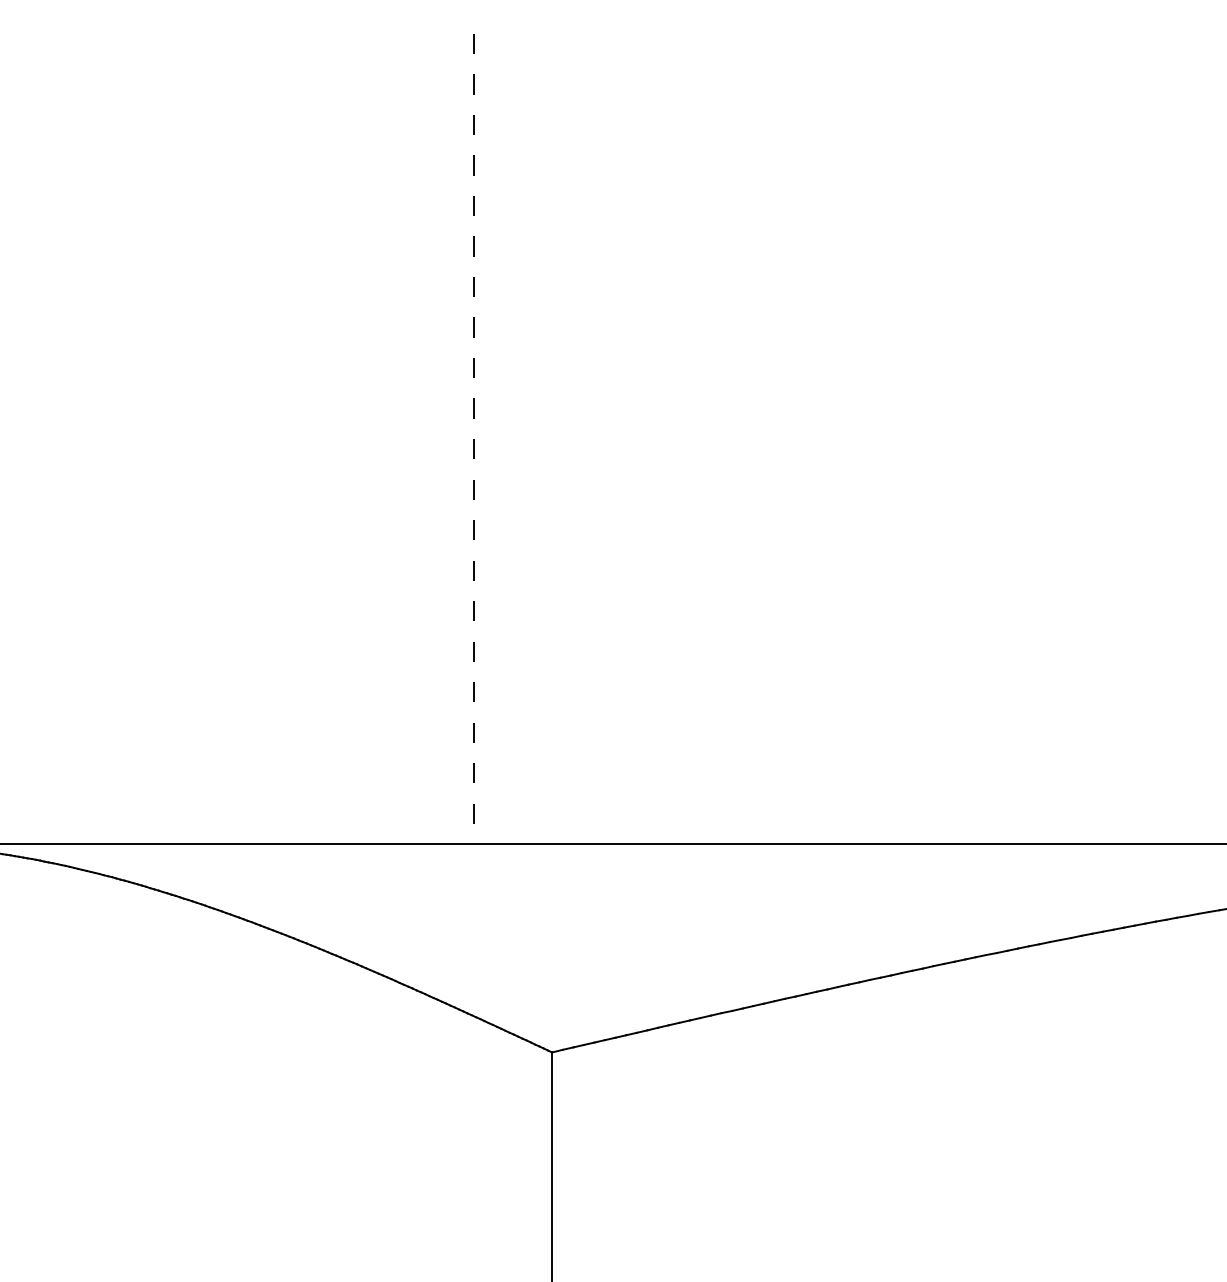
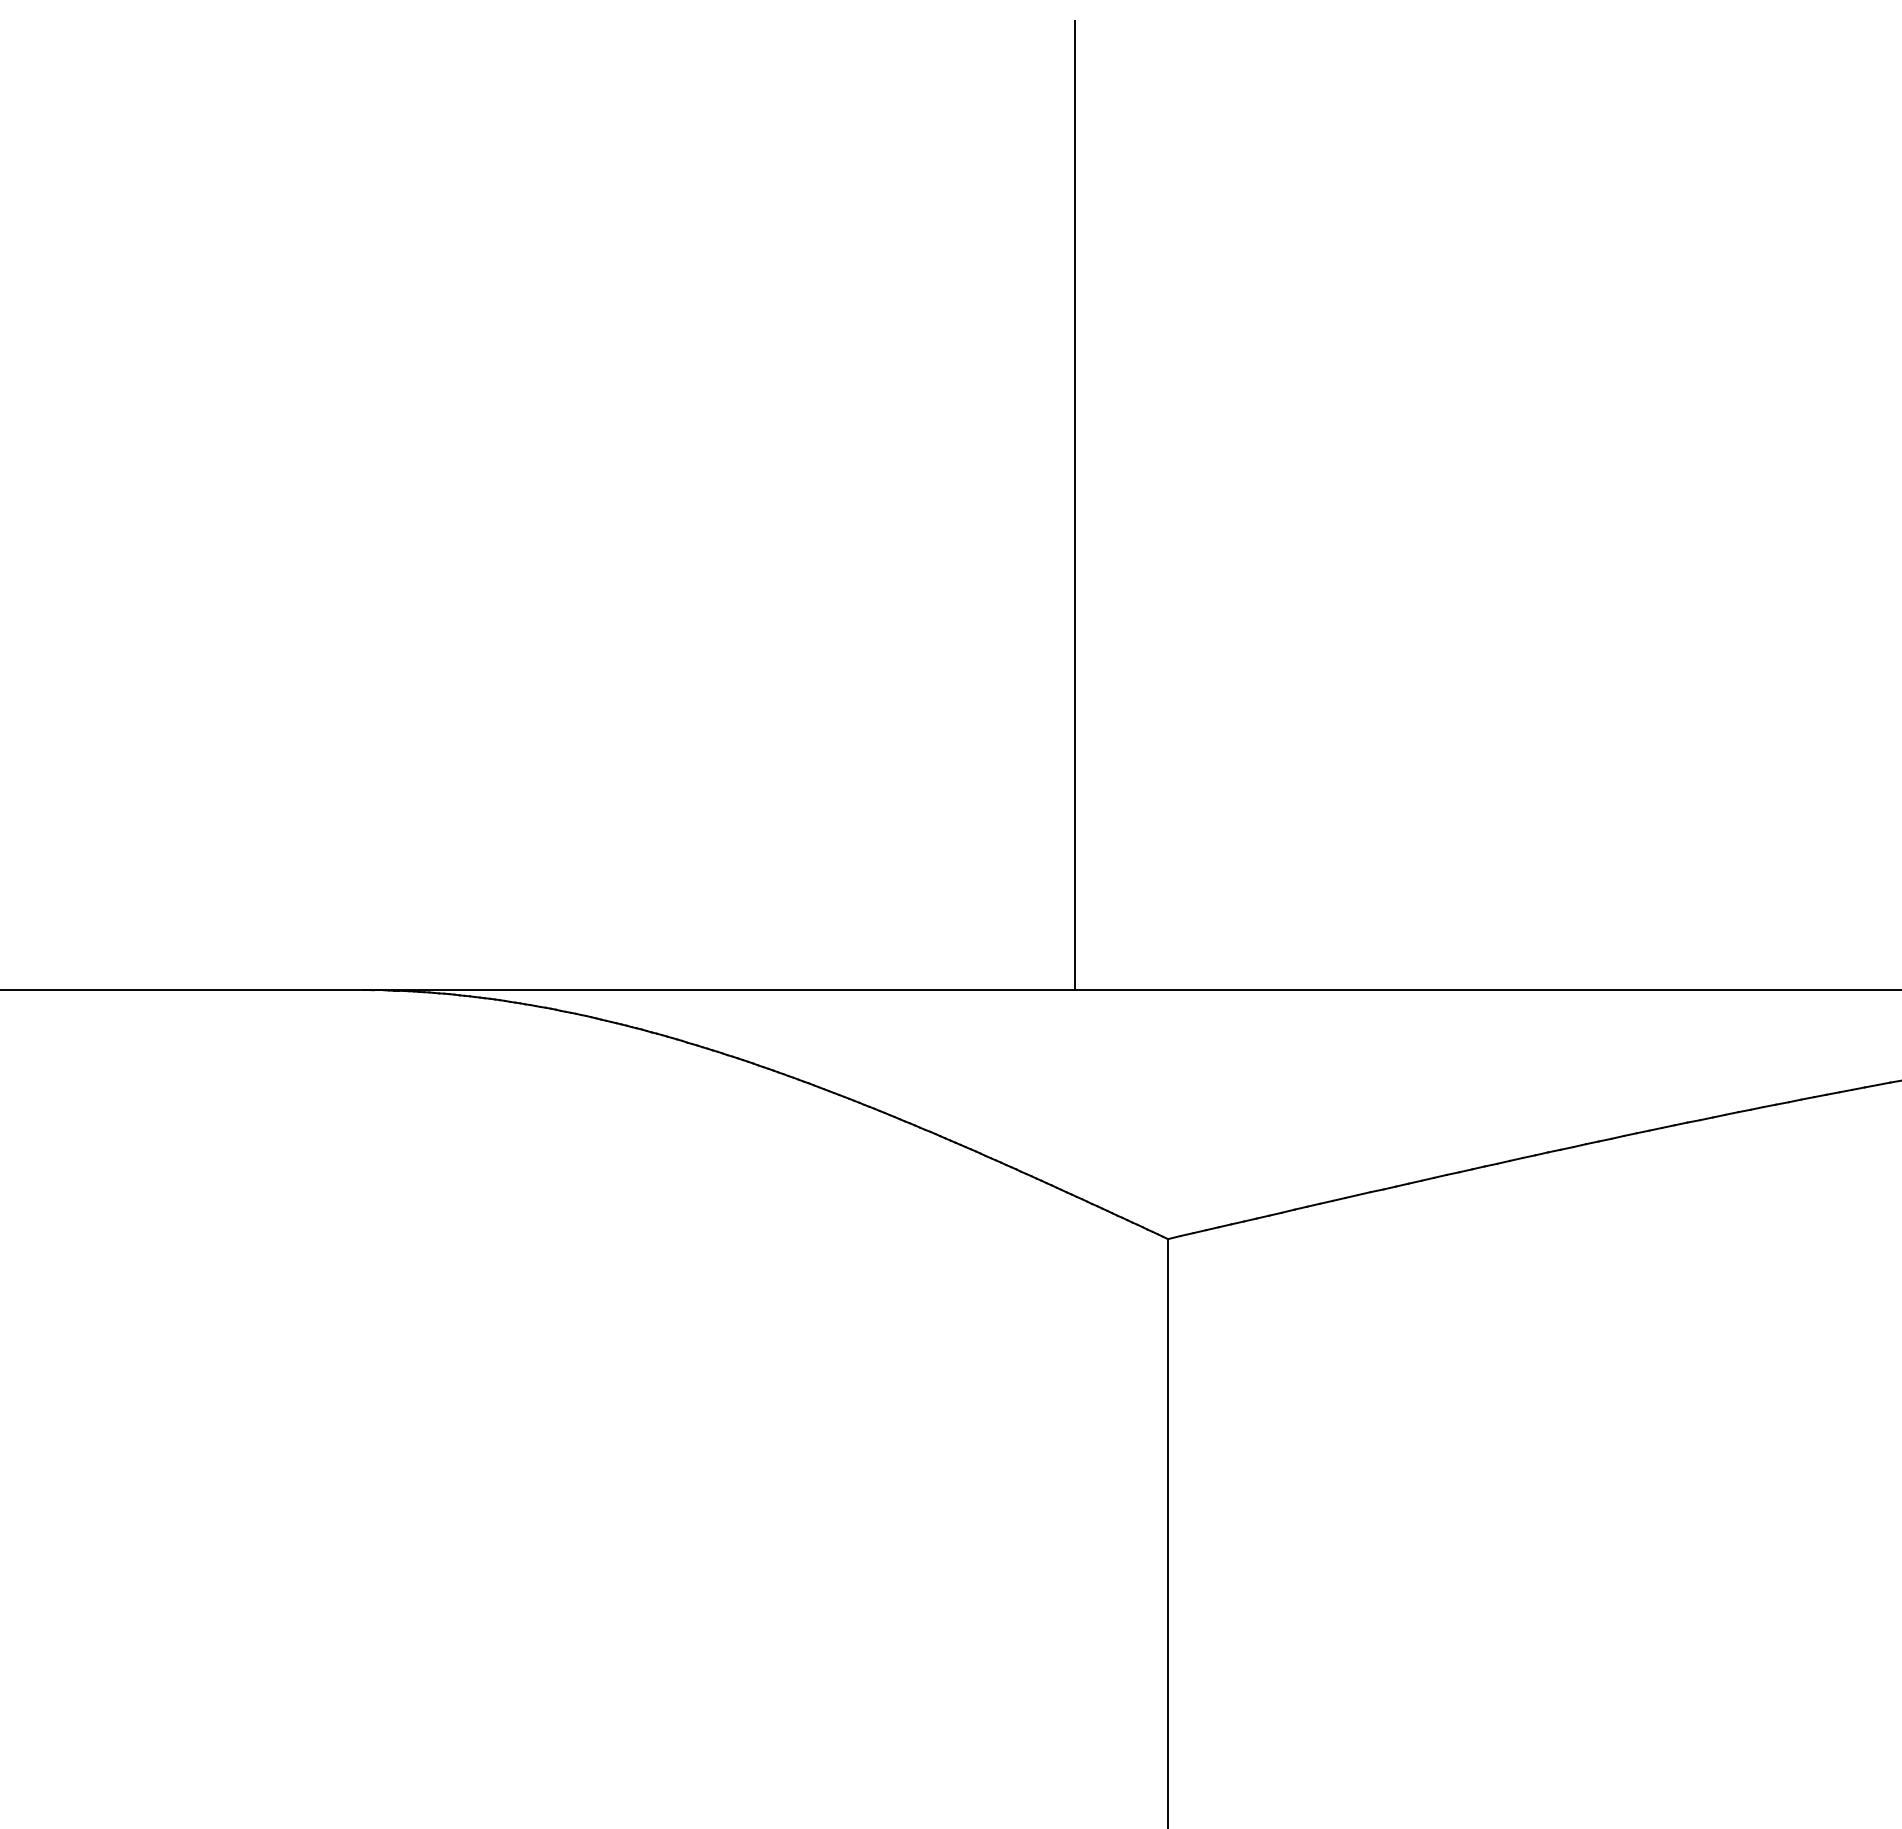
line: (473, 439) -> (1074, 505), dashed -> solid

